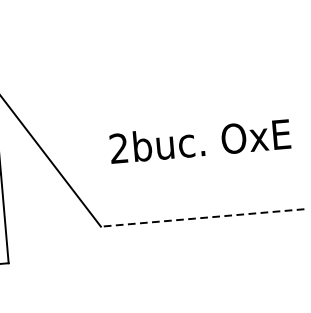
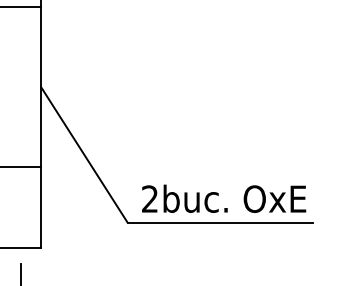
text: (200, 140) -> (224, 198), moved
line: (202, 217) -> (220, 222), dashed -> solid

